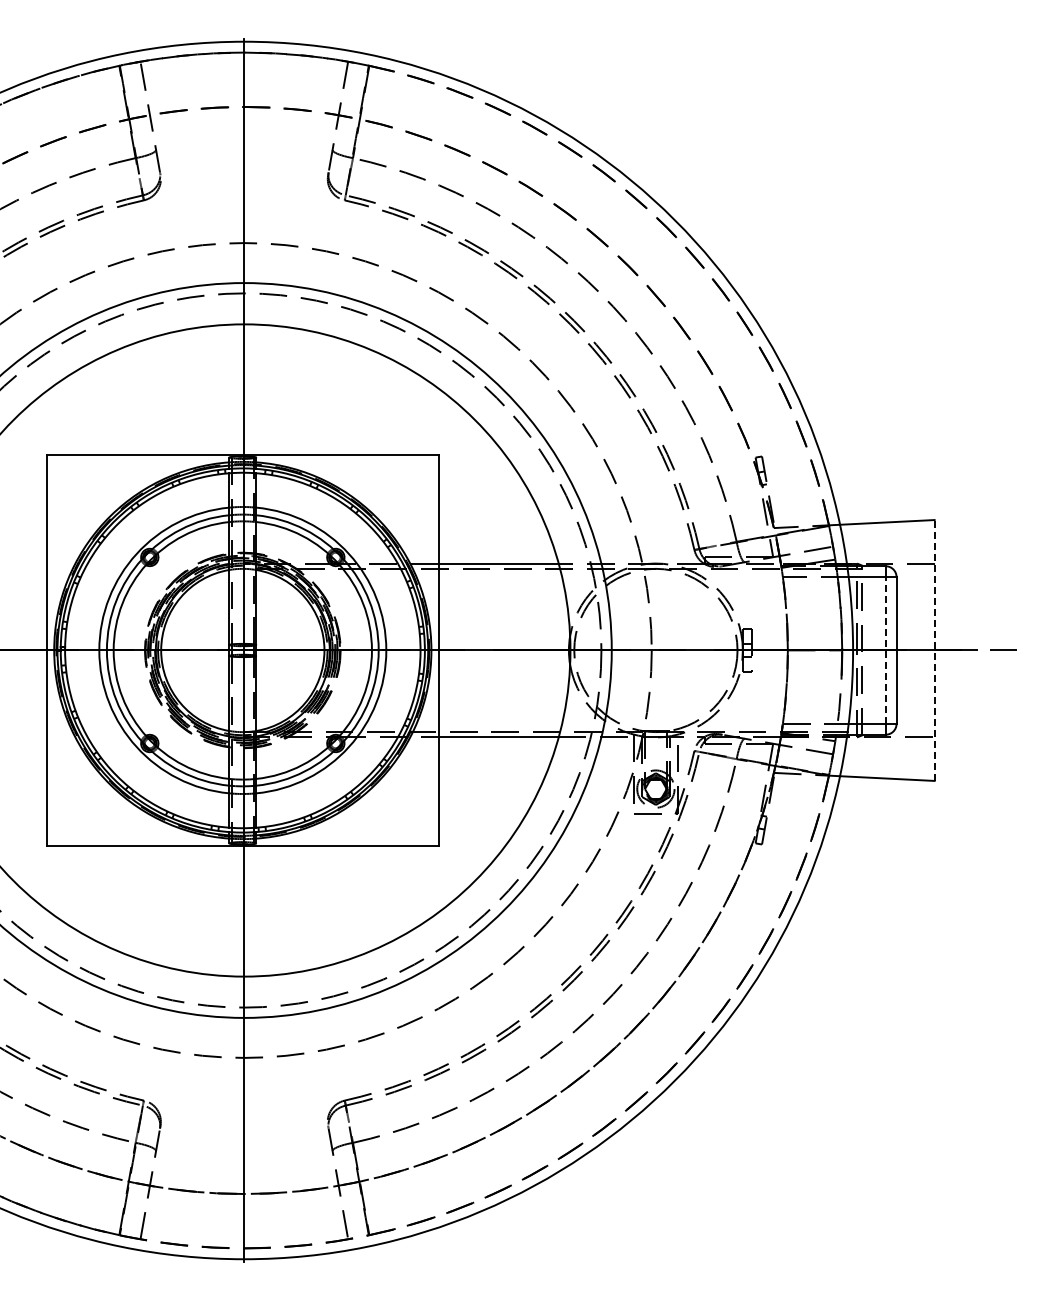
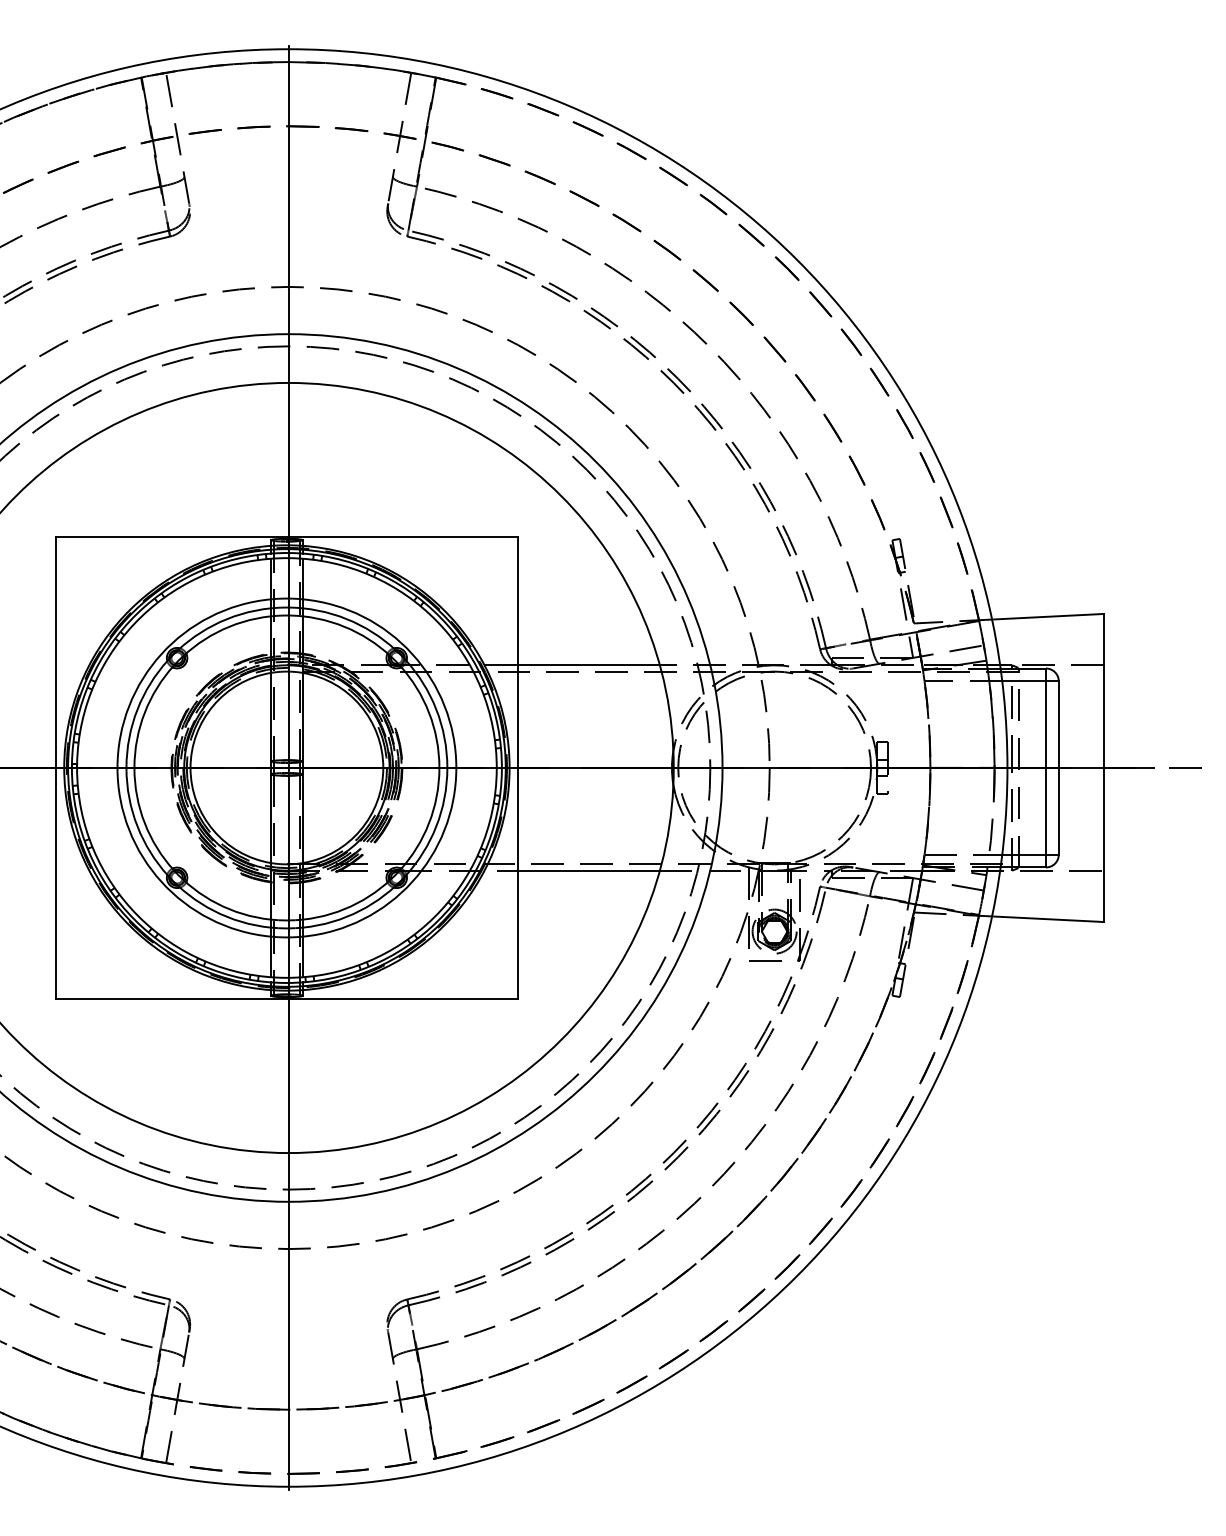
line: (885, 650) -> (1045, 768), dashed -> solid
line: (934, 650) -> (1103, 768), dashed -> solid

